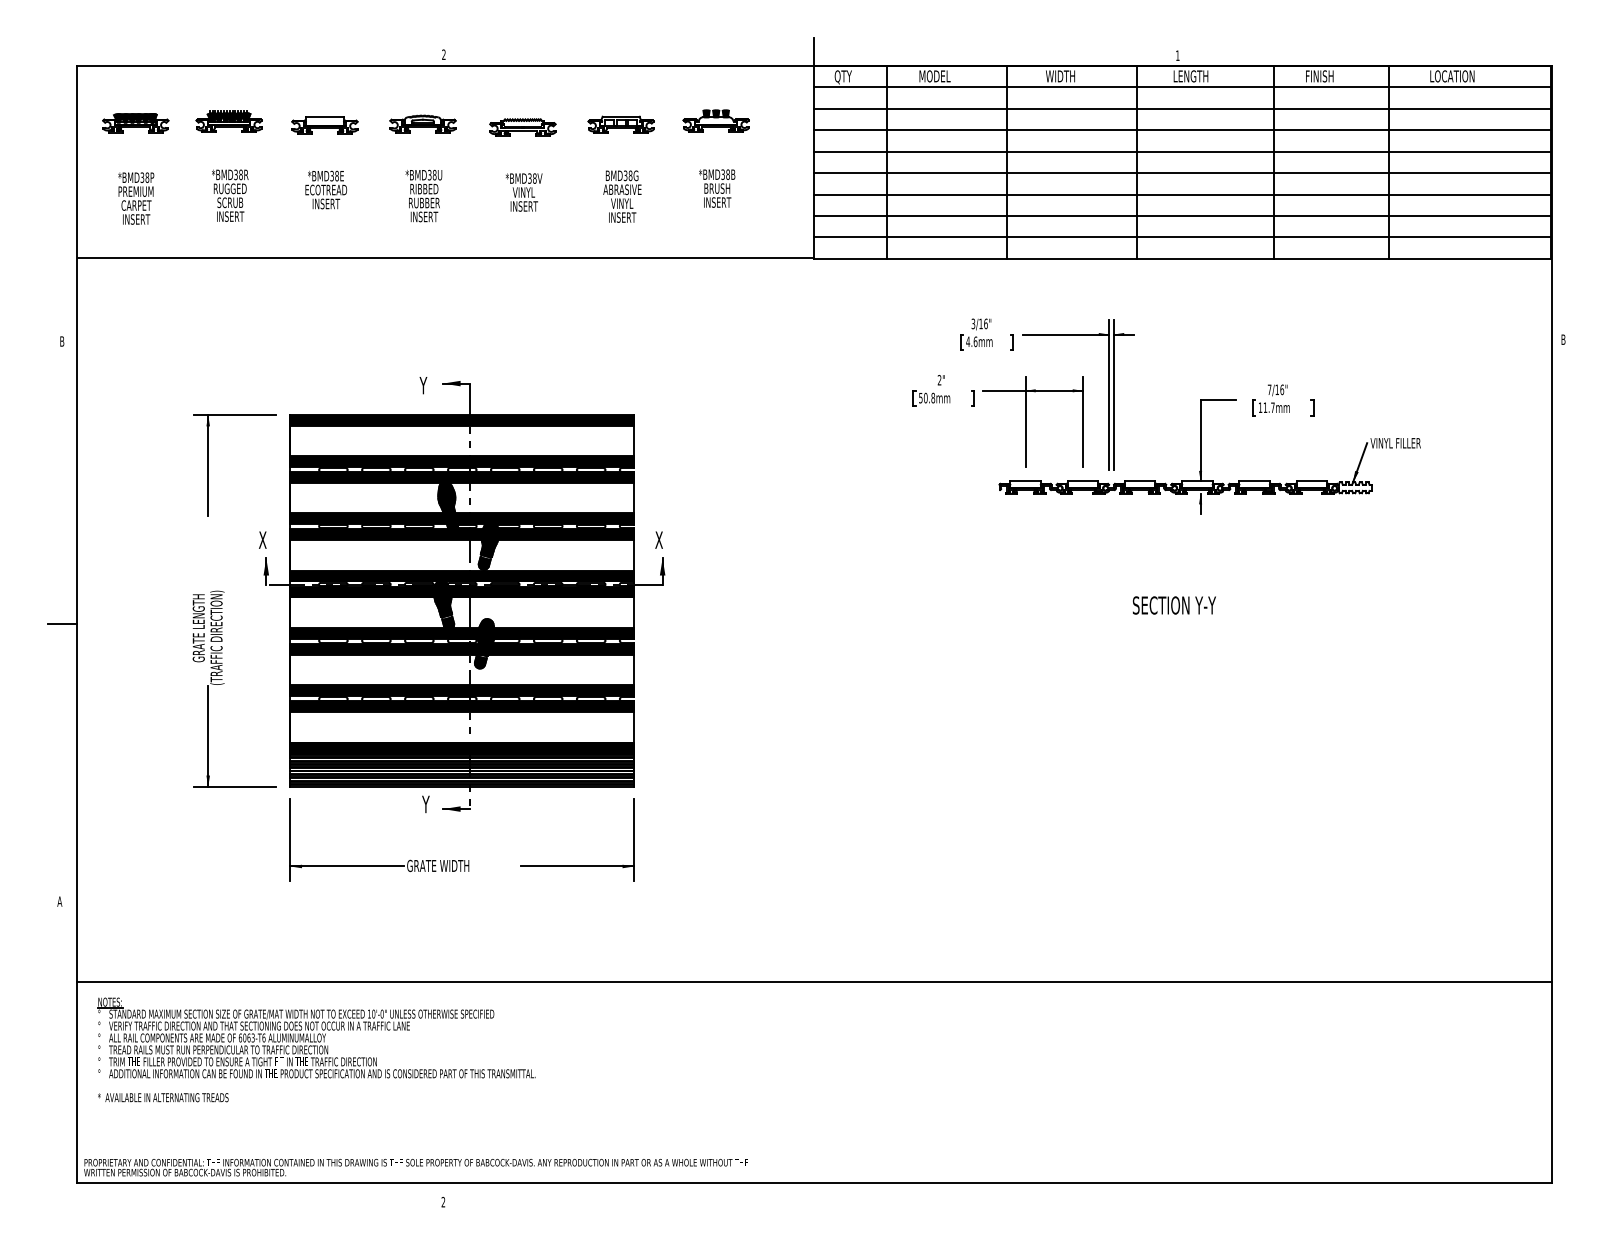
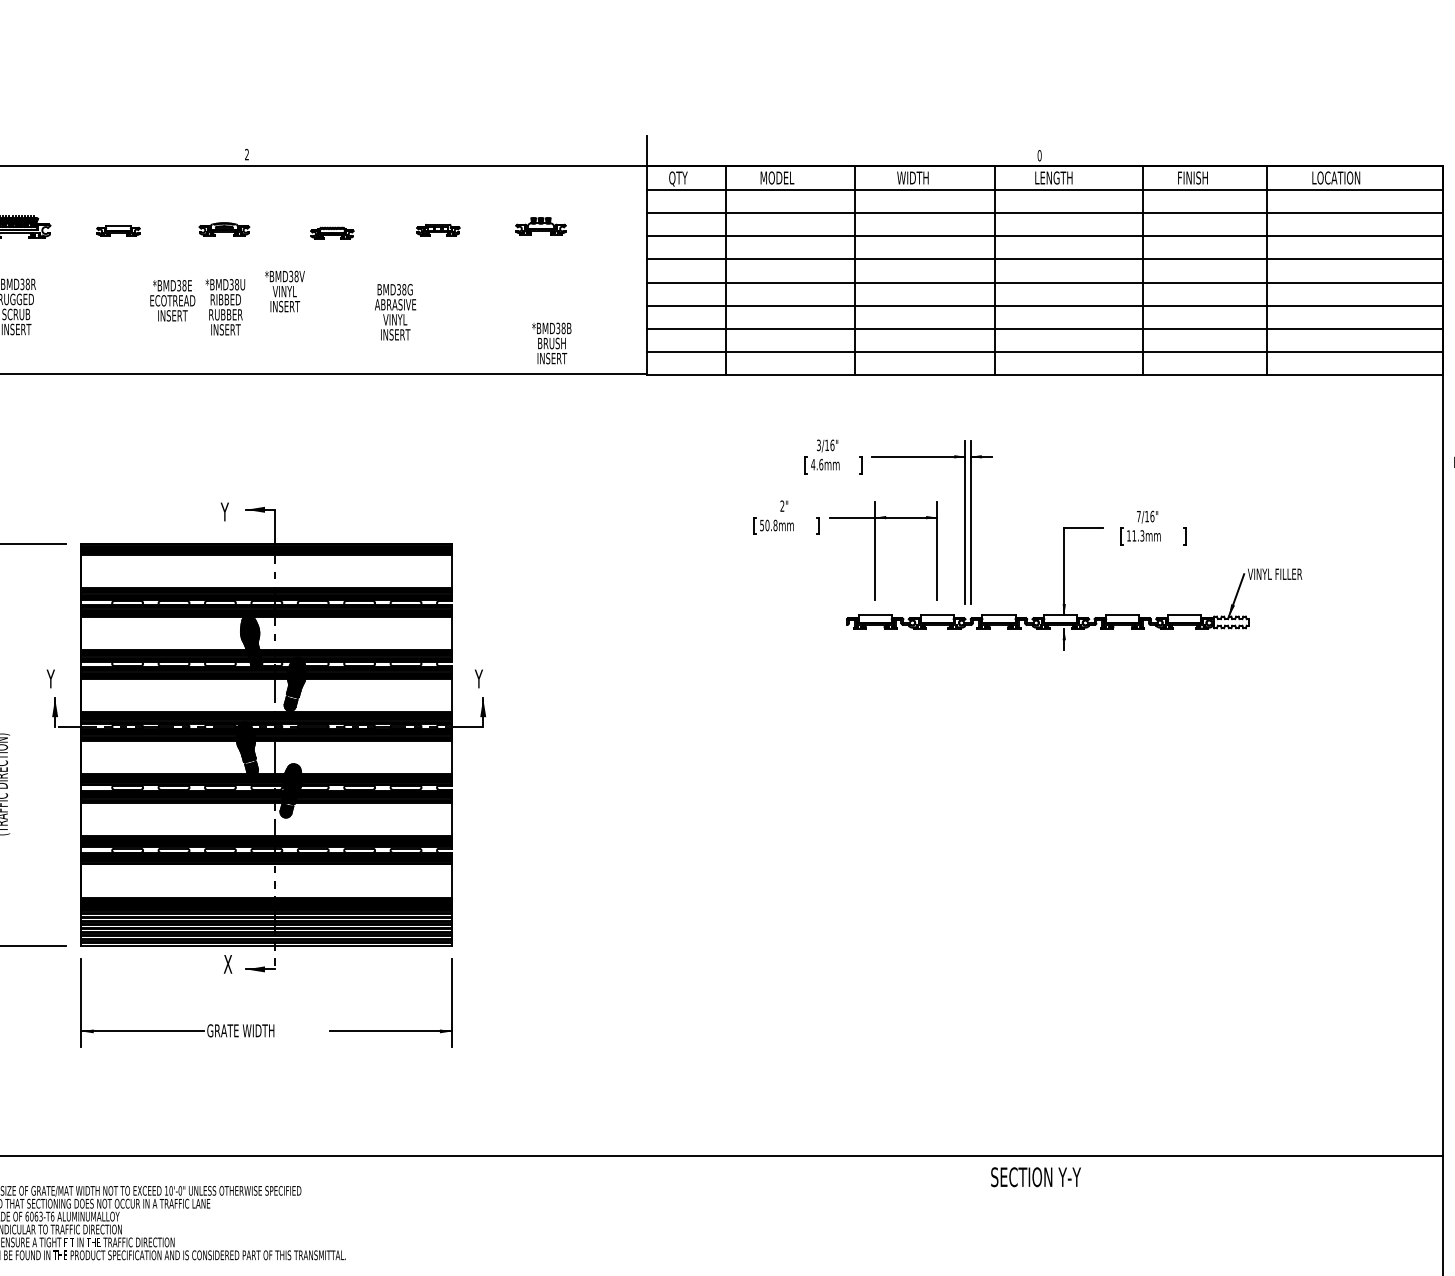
text: (1177, 55) -> (1039, 155), 1 -> 0
part: (715, 120) -> (540, 225), size x0.7
part: (422, 123) -> (223, 228), size x0.7
part: (620, 124) -> (437, 229), size x0.6
part: (324, 125) -> (117, 231), size x0.6
part: (522, 127) -> (331, 233), size x0.6
text: (717, 188) -> (552, 343), moved
text: (325, 189) -> (172, 300), moved
text: (524, 192) -> (285, 291), moved
text: (622, 196) -> (395, 312), moved
text: (1272, 407) -> (1141, 535), 11.7mm -> 11.3mm
text: (262, 539) -> (51, 678), X -> Y
text: (658, 539) -> (478, 678), X -> Y
text: (1173, 605) -> (1035, 1177), moved
text: (426, 804) -> (228, 964), Y -> X

